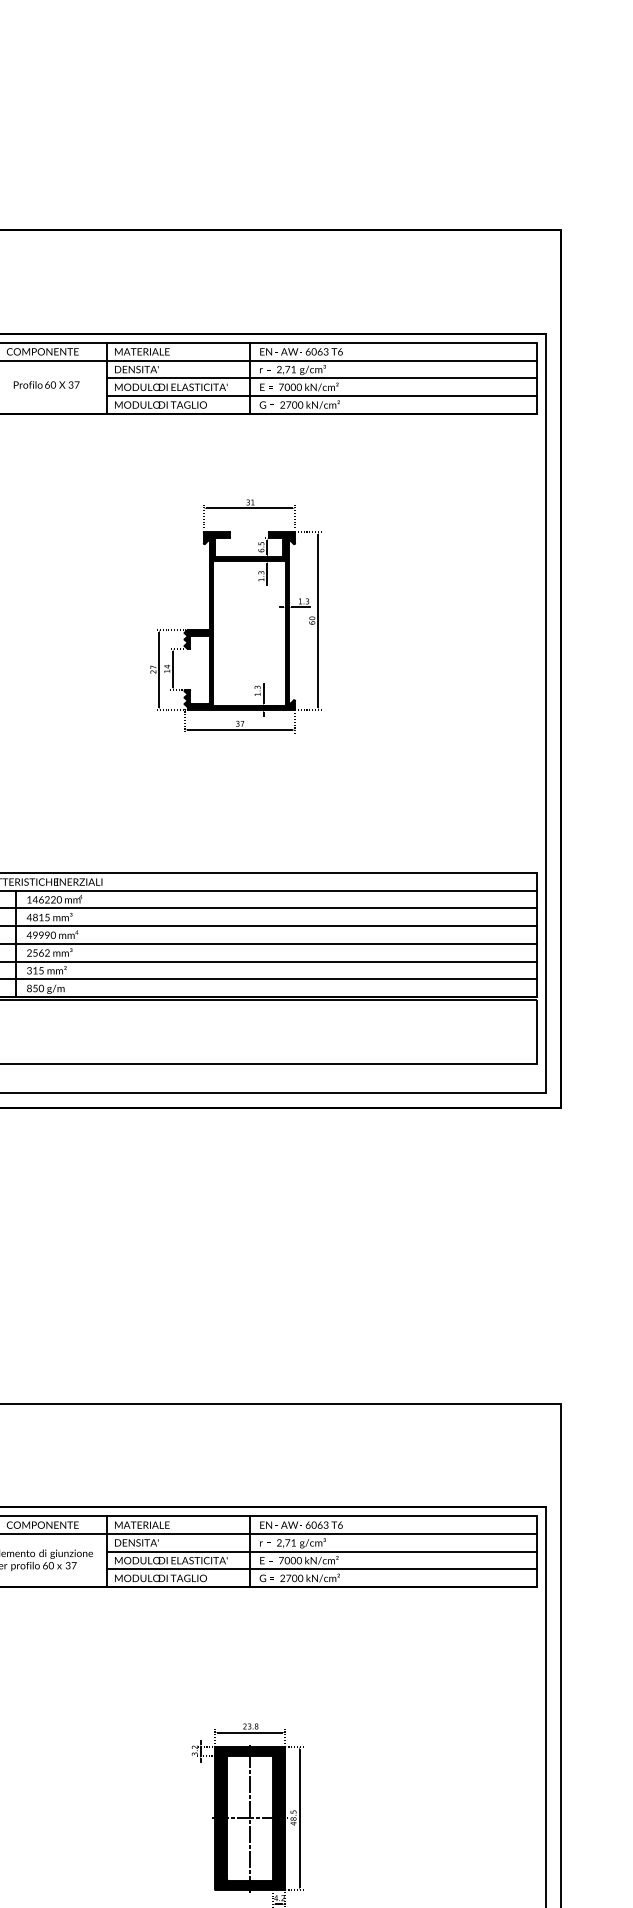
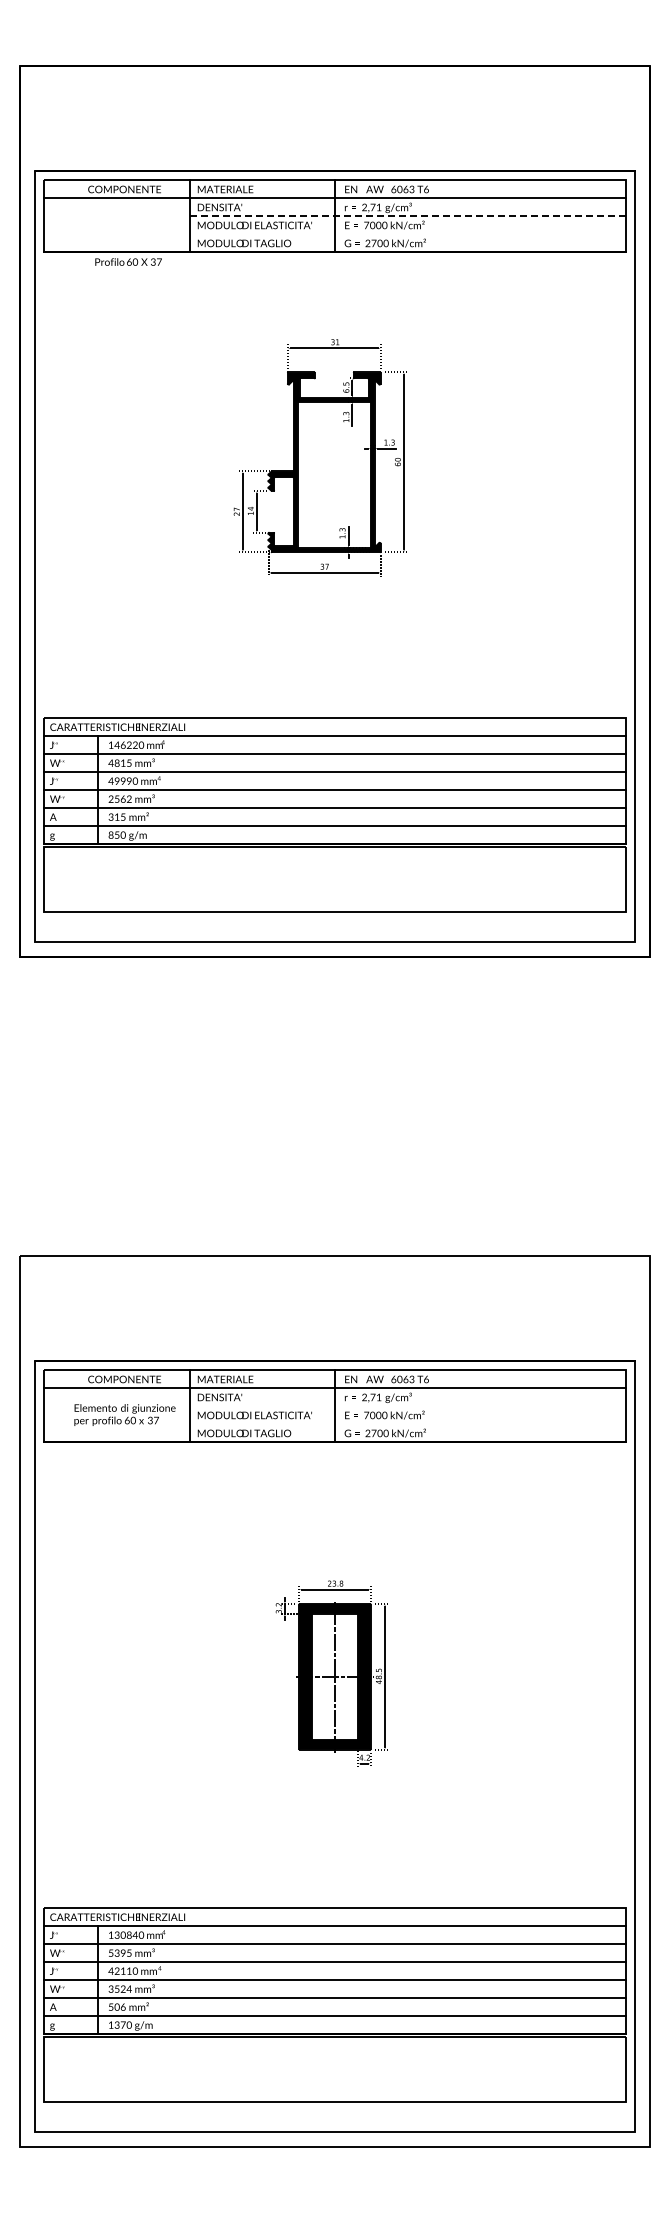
line: (321, 378) -> (407, 216), solid -> dashed
text: (46, 384) -> (128, 261), moved
line: (321, 396) -> (407, 234), removed
line: (321, 1551) -> (407, 1406), removed
line: (321, 1569) -> (407, 1424), removed

